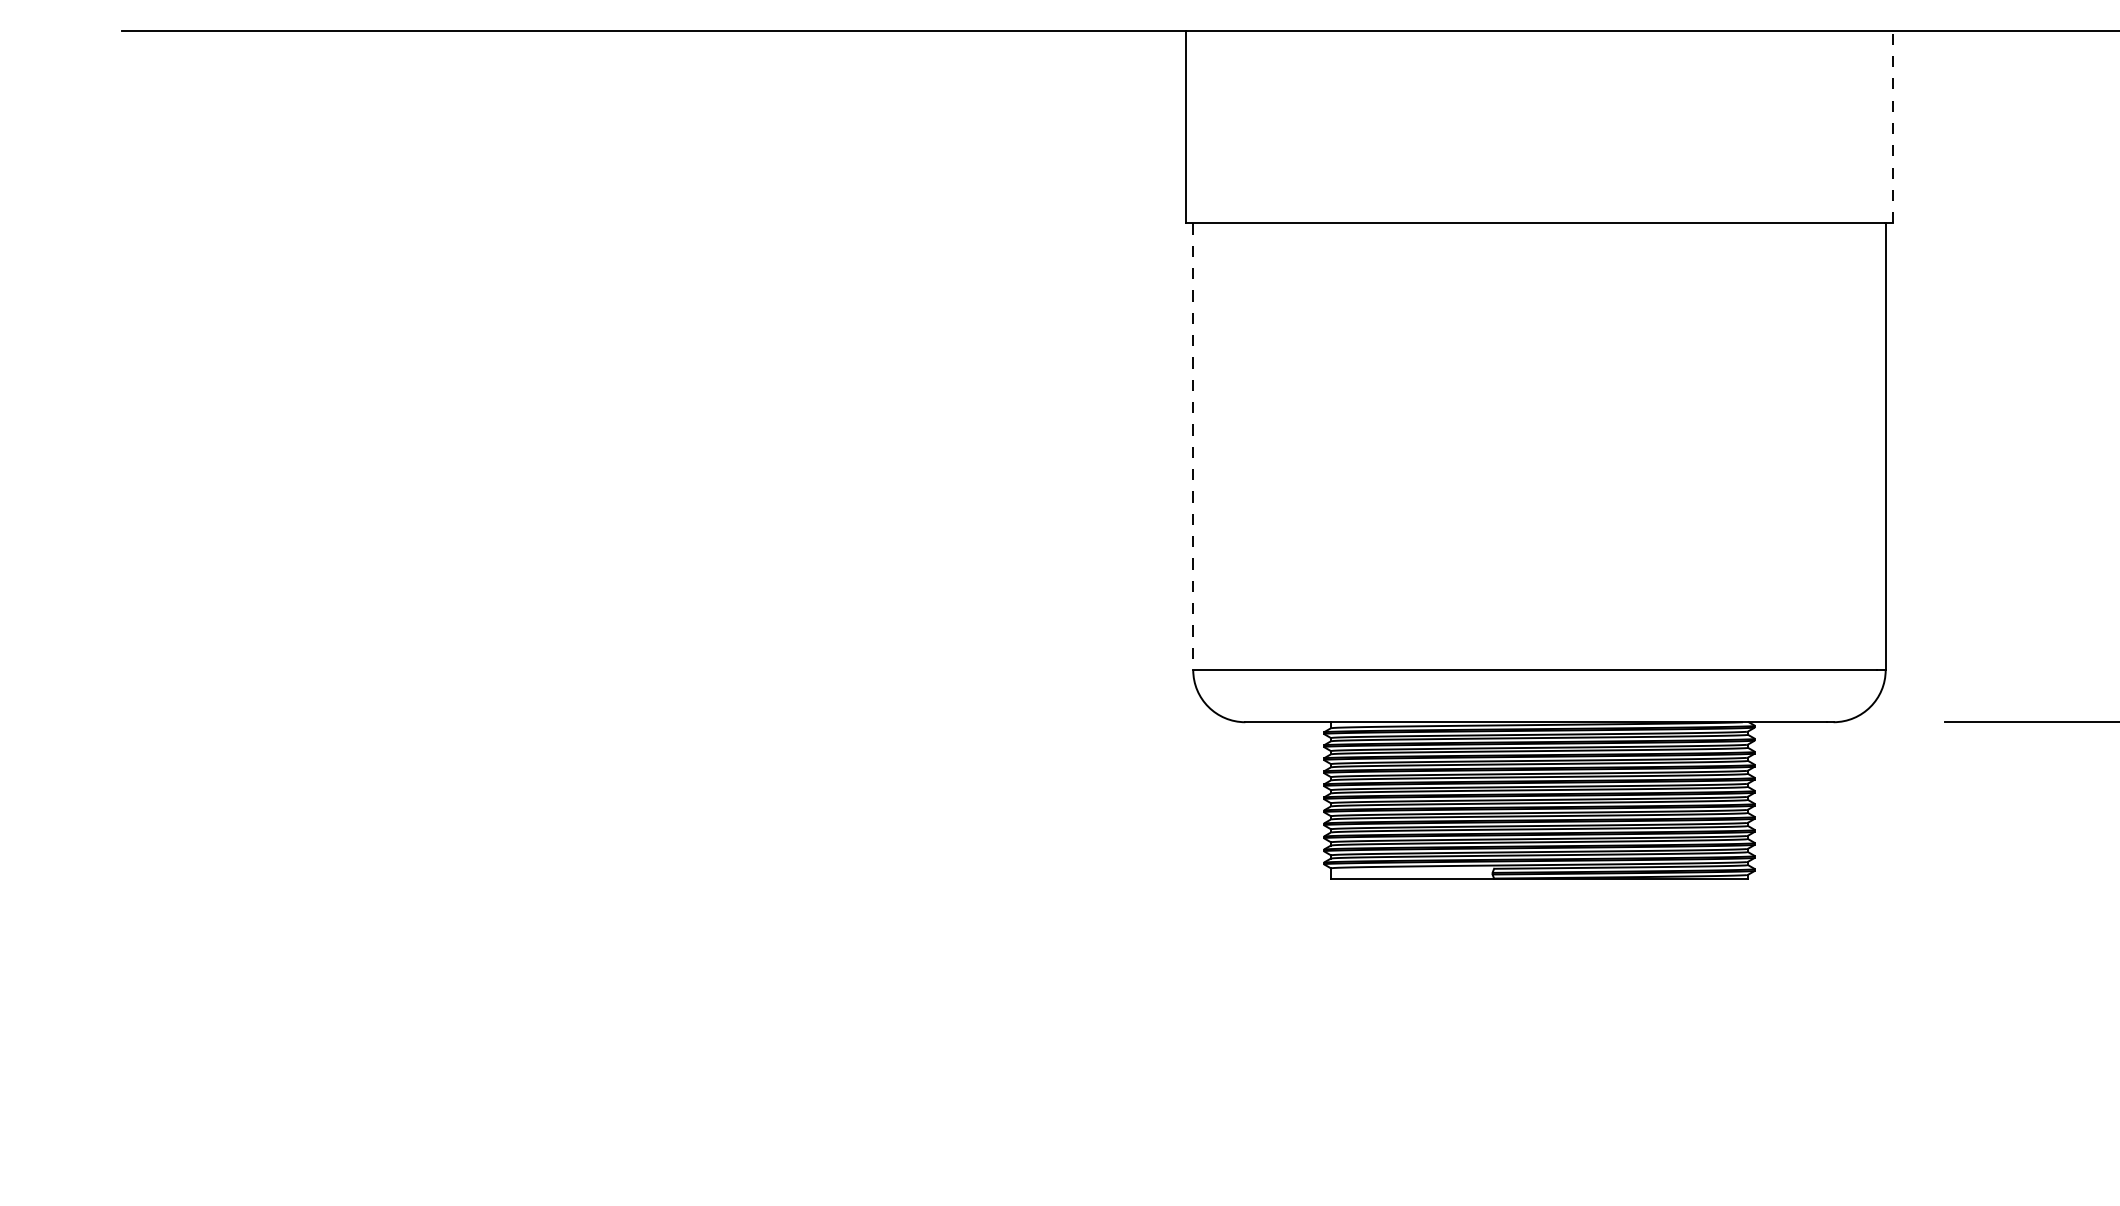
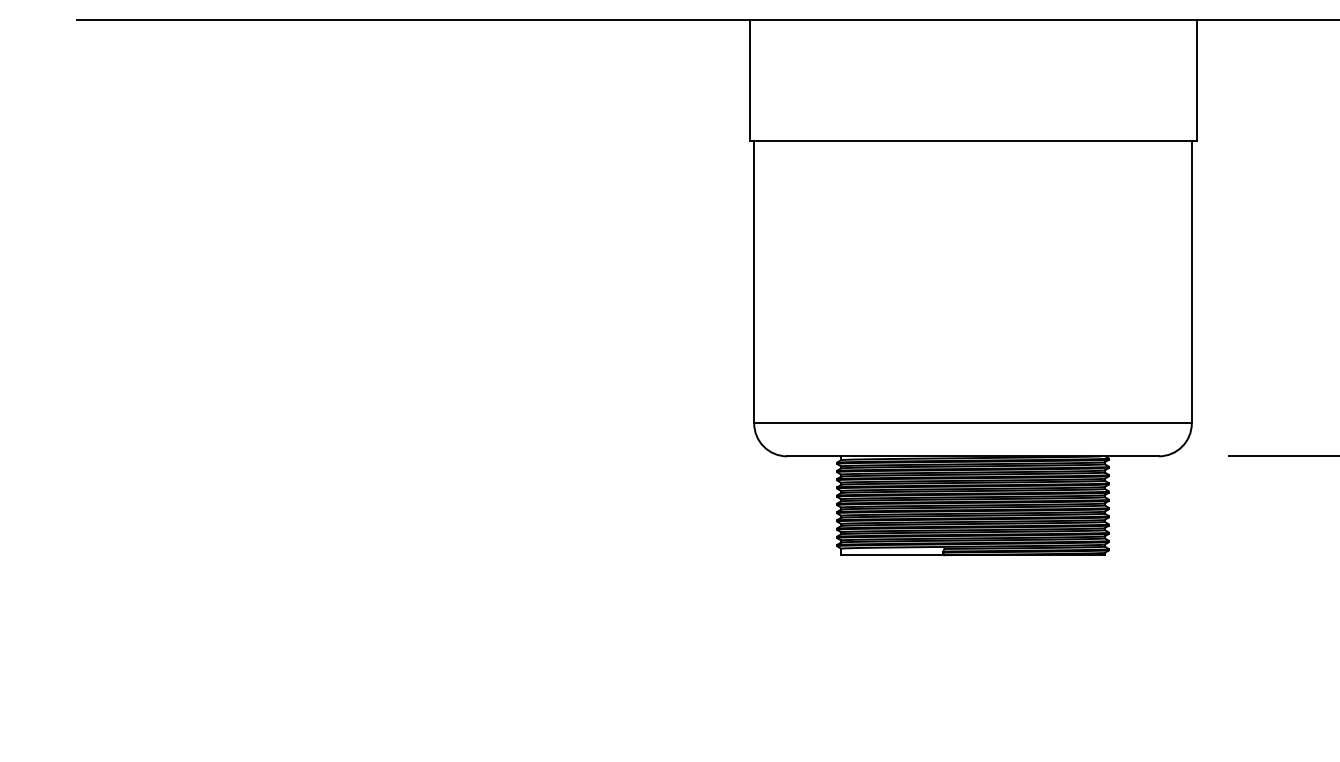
line: (1893, 127) -> (1196, 80), dashed -> solid
line: (1193, 447) -> (754, 282), dashed -> solid

